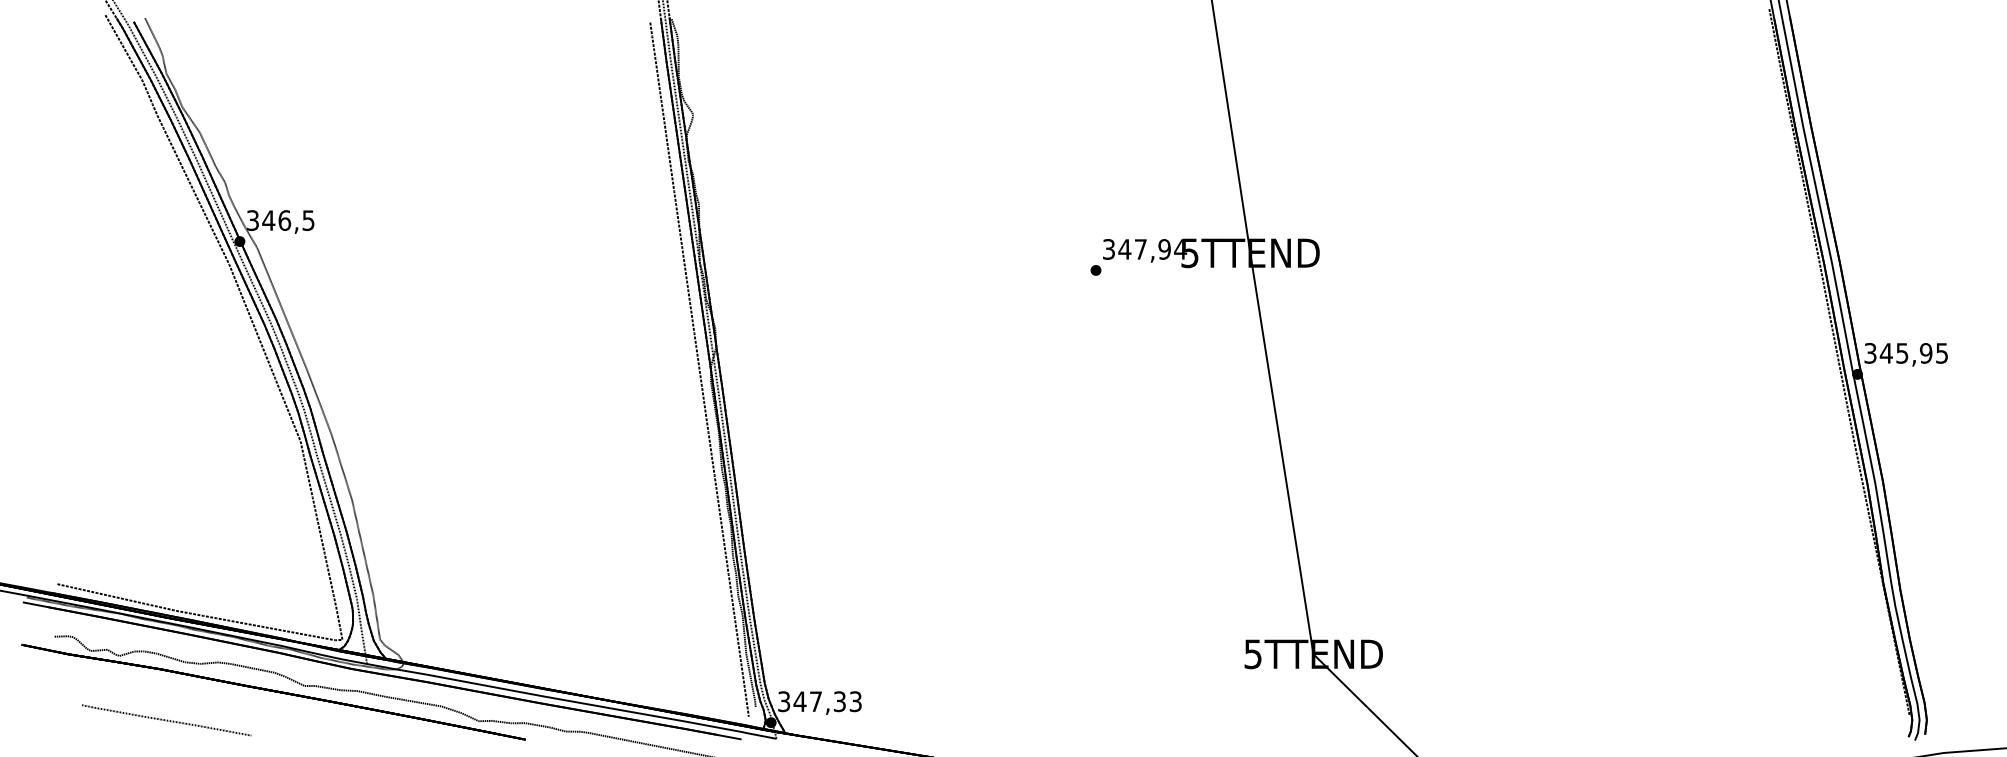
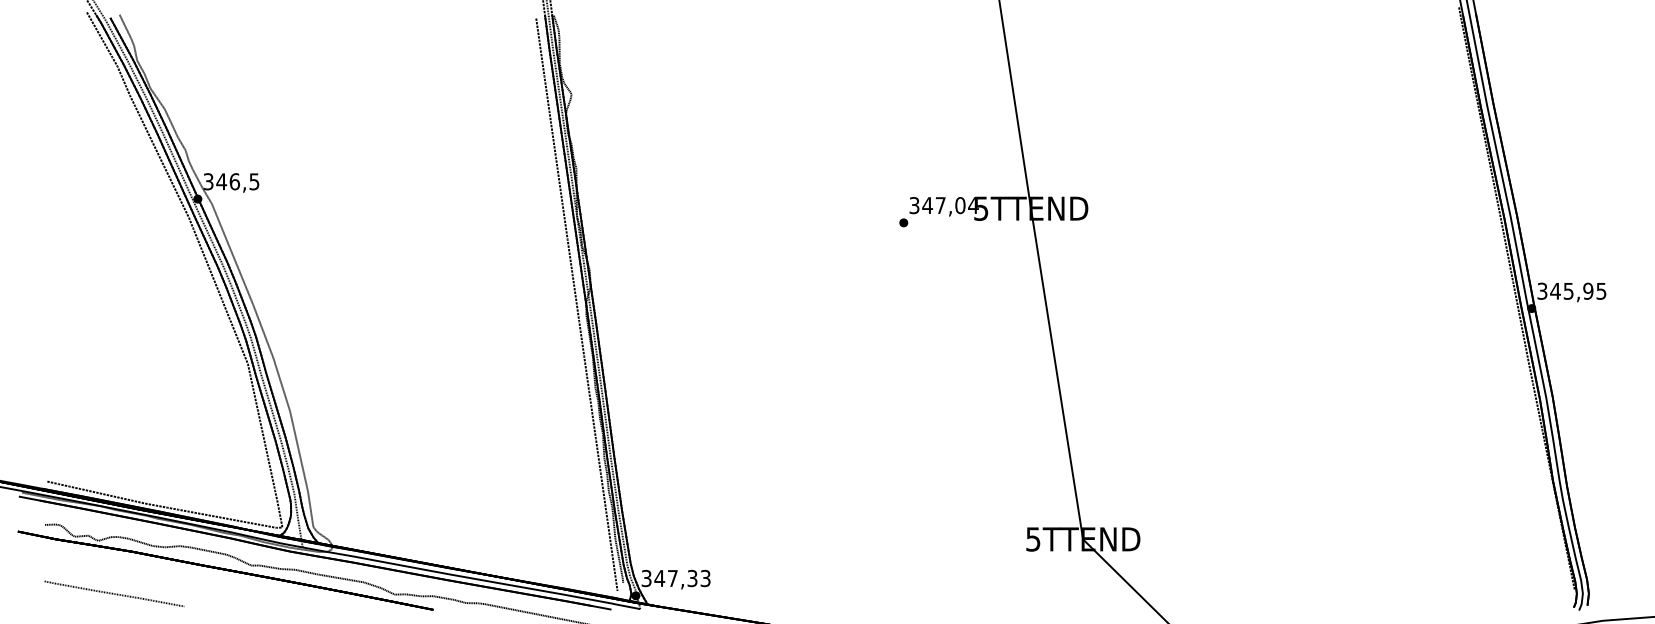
text: (1164, 249) -> (960, 205), 347,94 -> 347,04
line: (166, 719) -> (114, 593), moved

